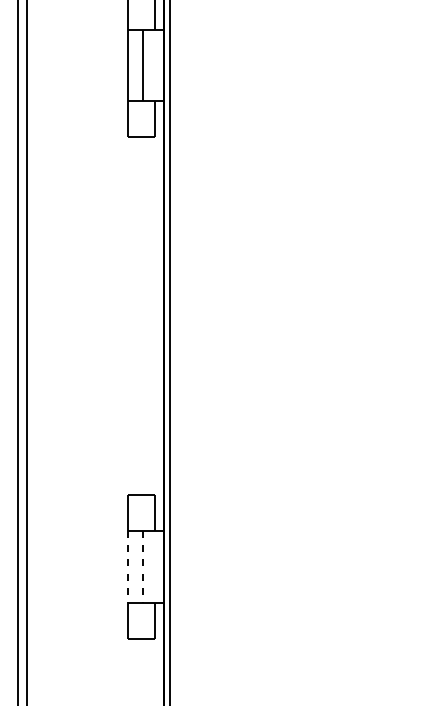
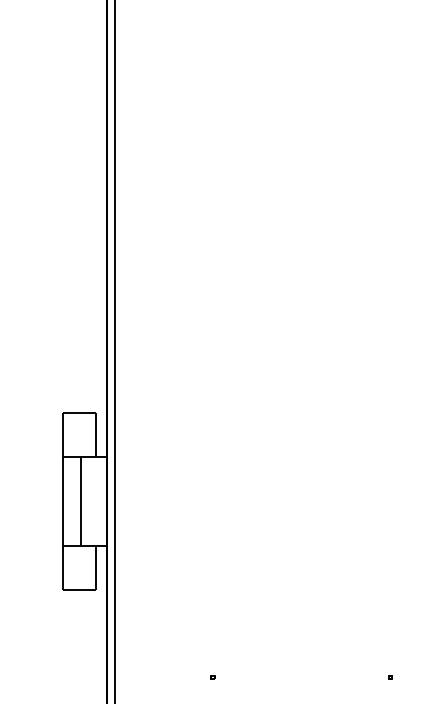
line: (128, 567) -> (62, 502), dashed -> solid
line: (143, 567) -> (81, 502), dashed -> solid

